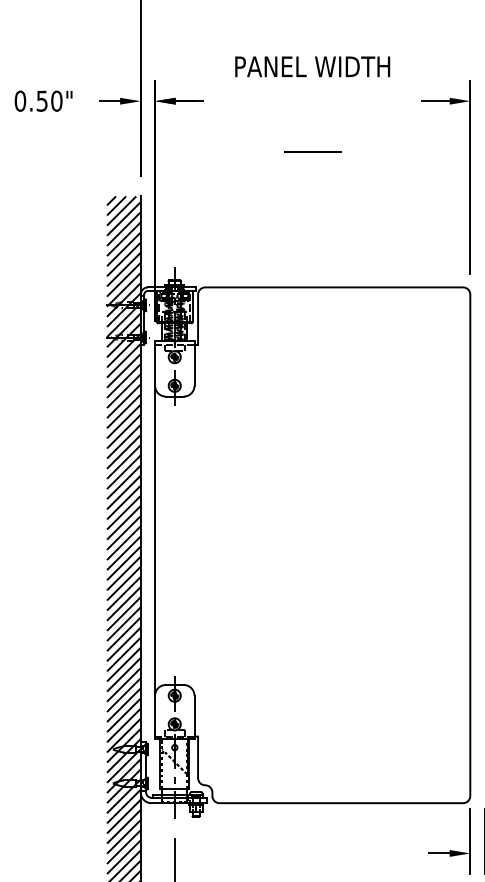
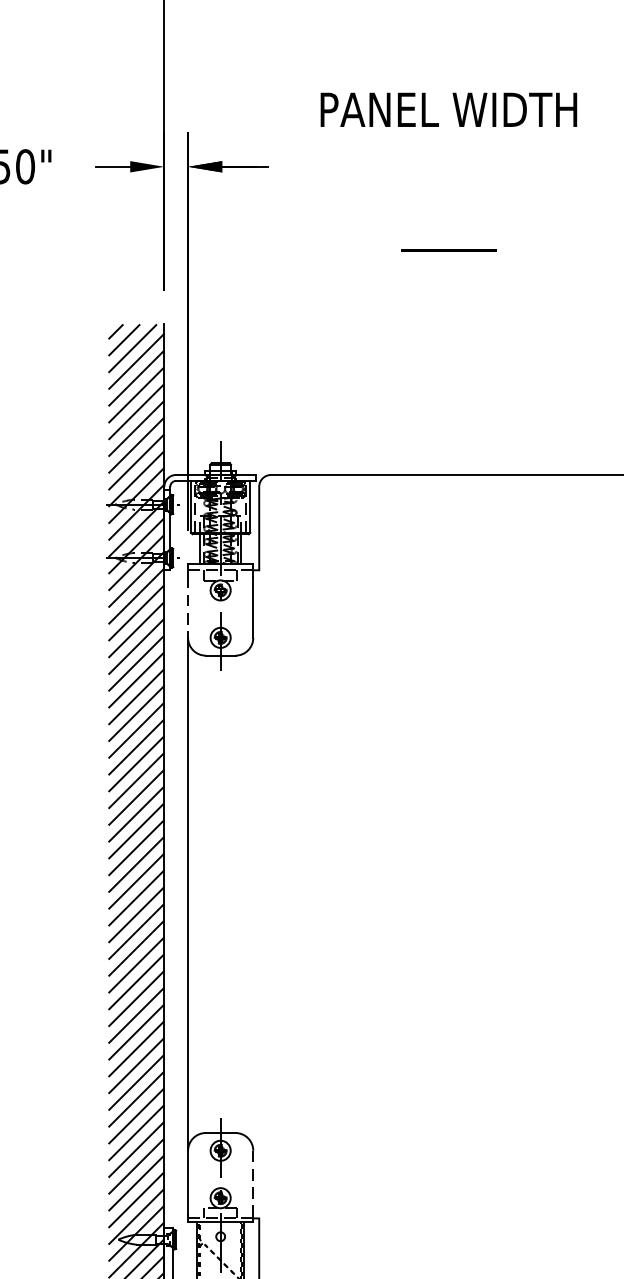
line: (155, 367) -> (188, 607), solid -> dashed
line: (194, 715) -> (253, 1183), solid -> dashed

